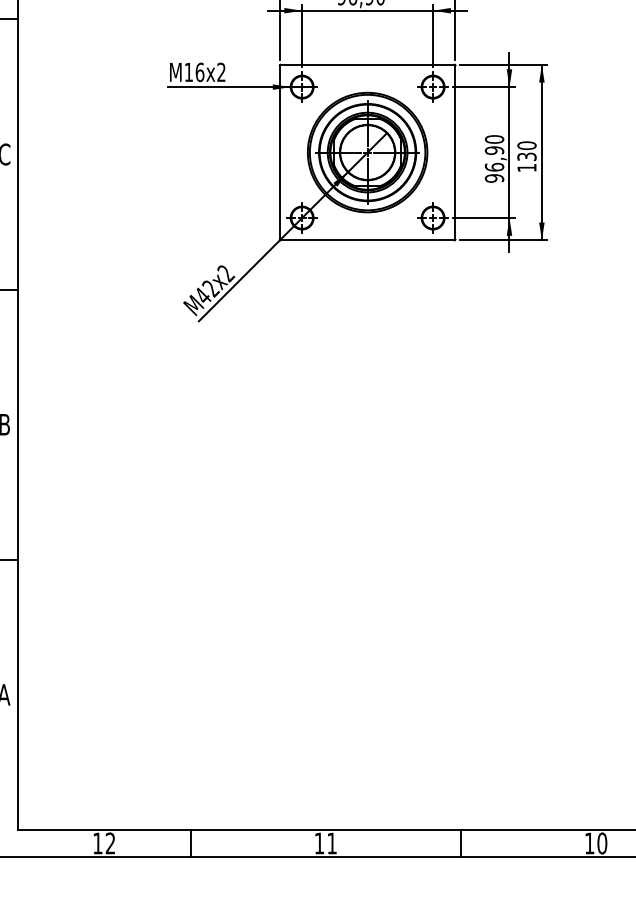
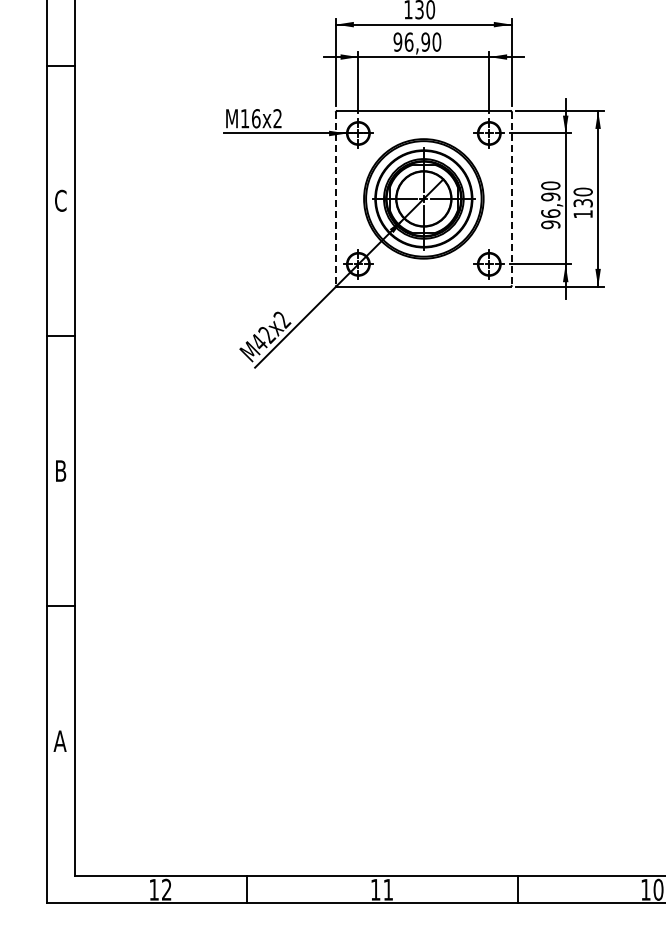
line: (280, 153) -> (336, 199), solid -> dashed
line: (455, 153) -> (511, 199), solid -> dashed

